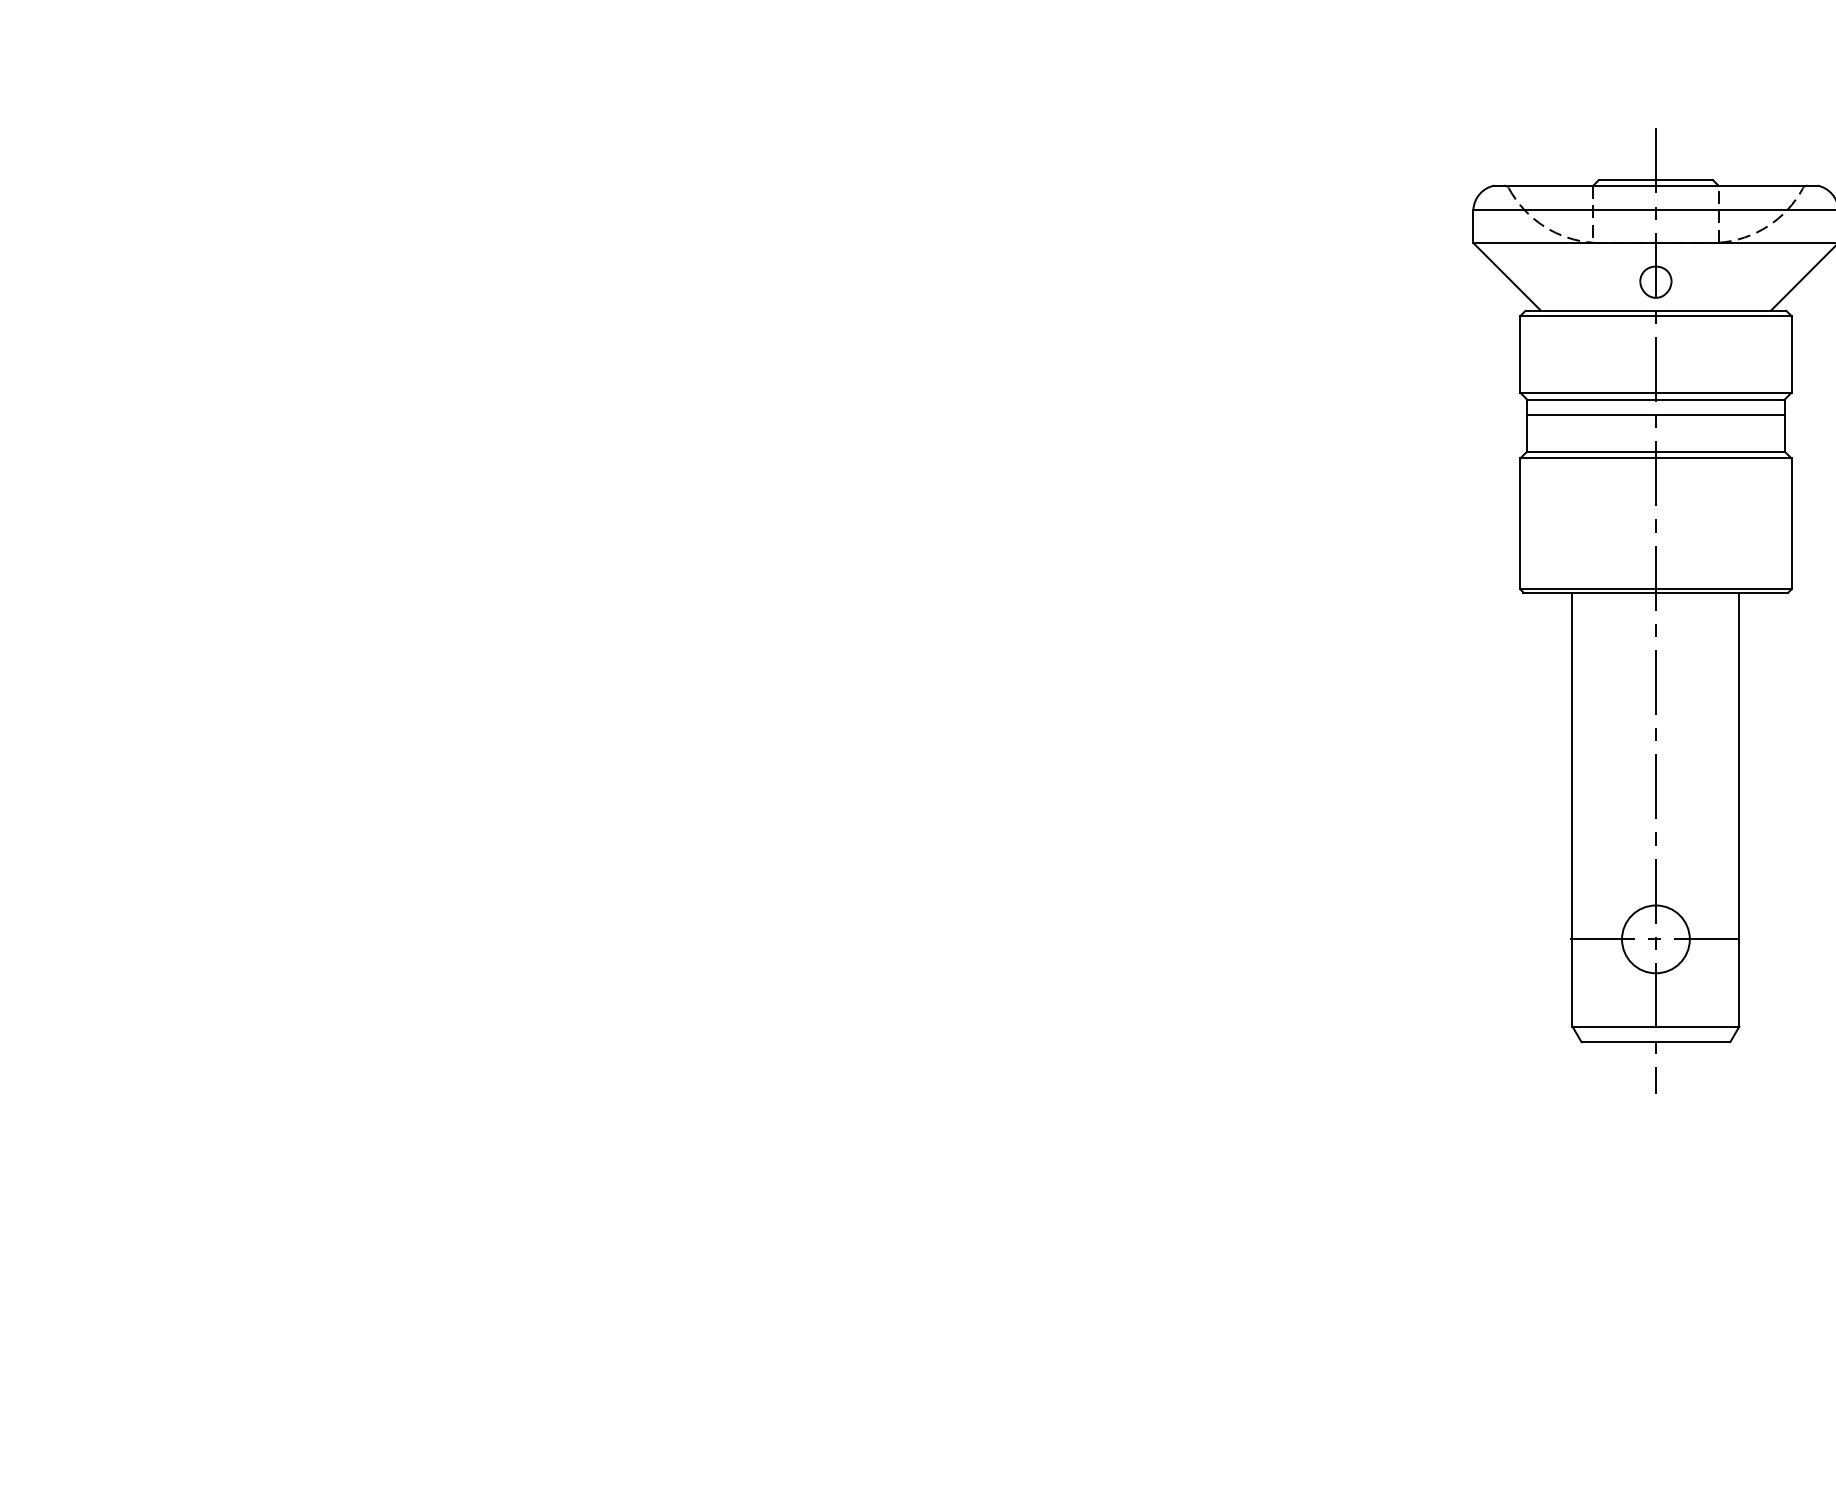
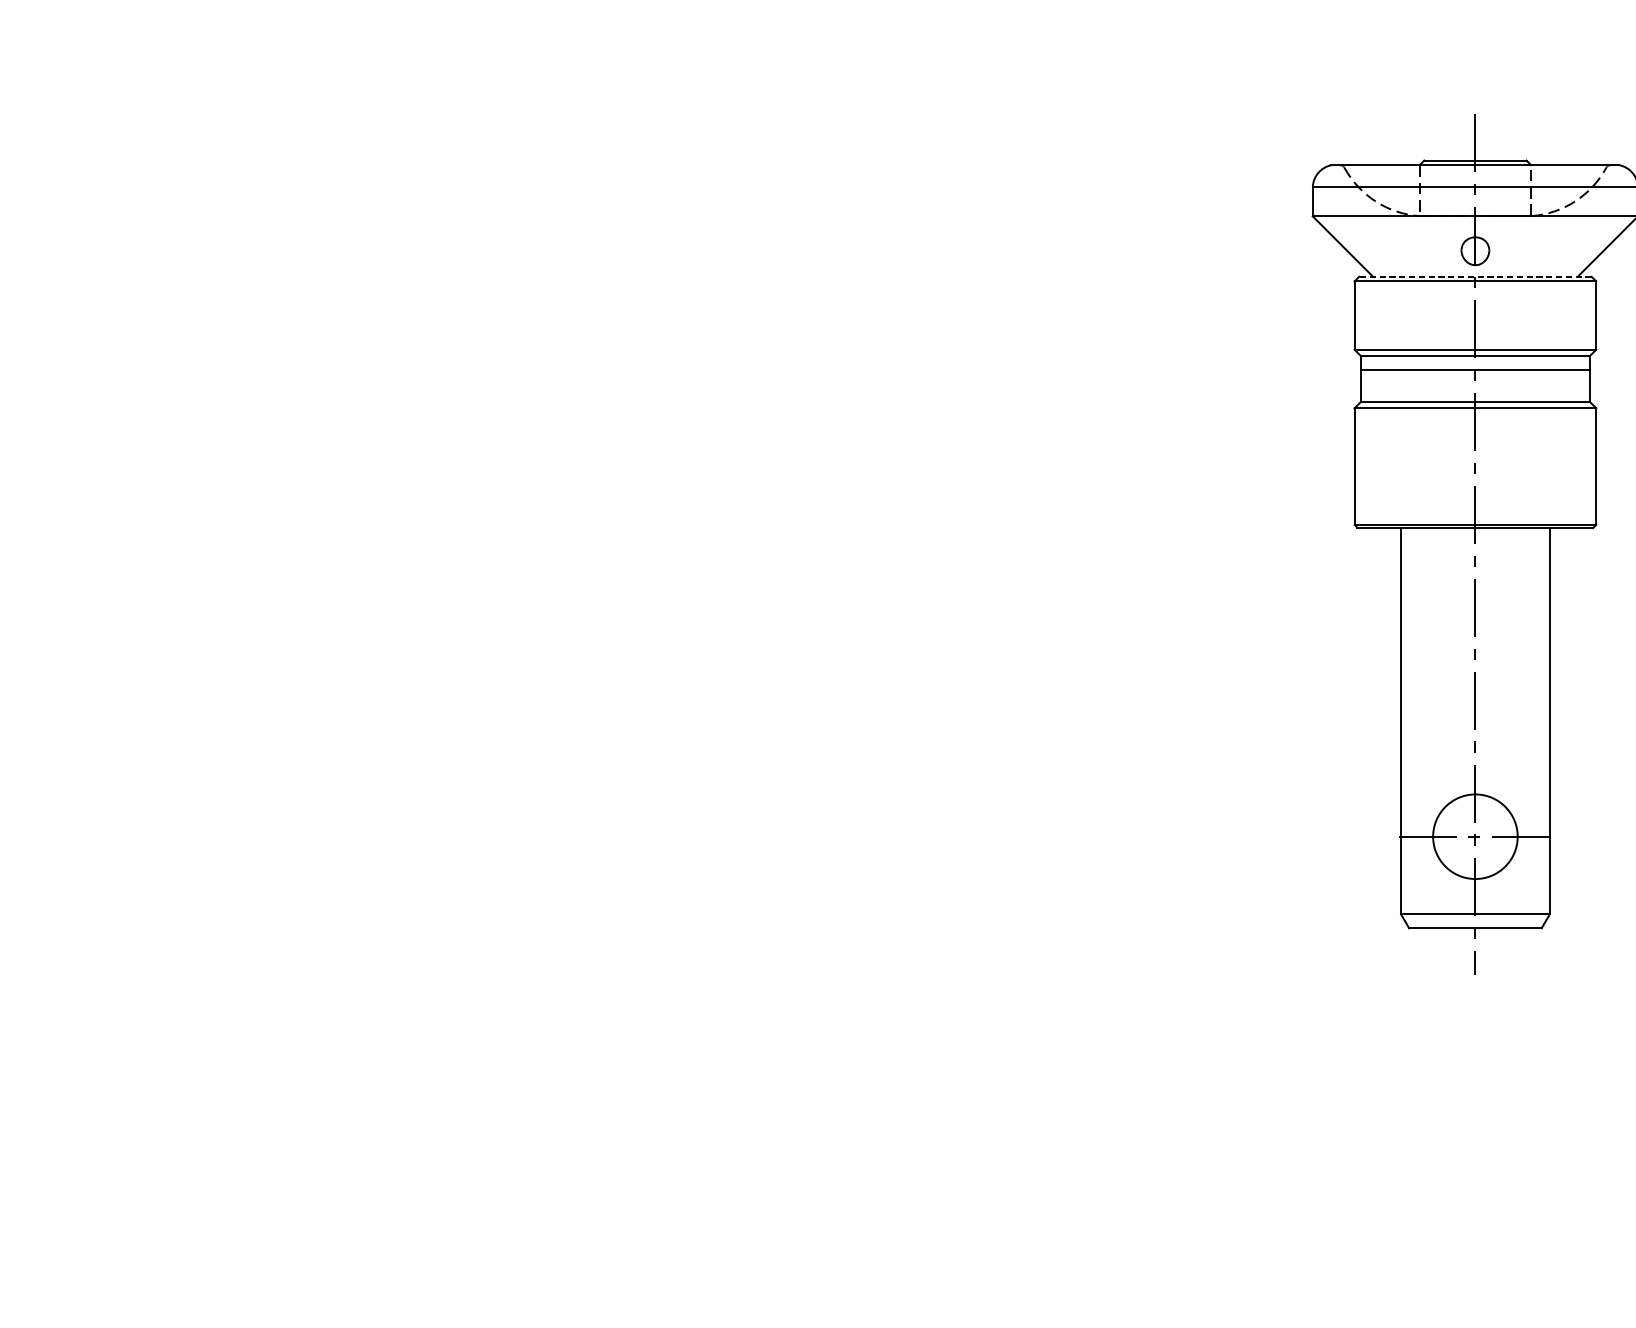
line: (1655, 310) -> (1475, 276), solid -> dashed
circle: (1655, 939) -> (1475, 836), size x1.4

